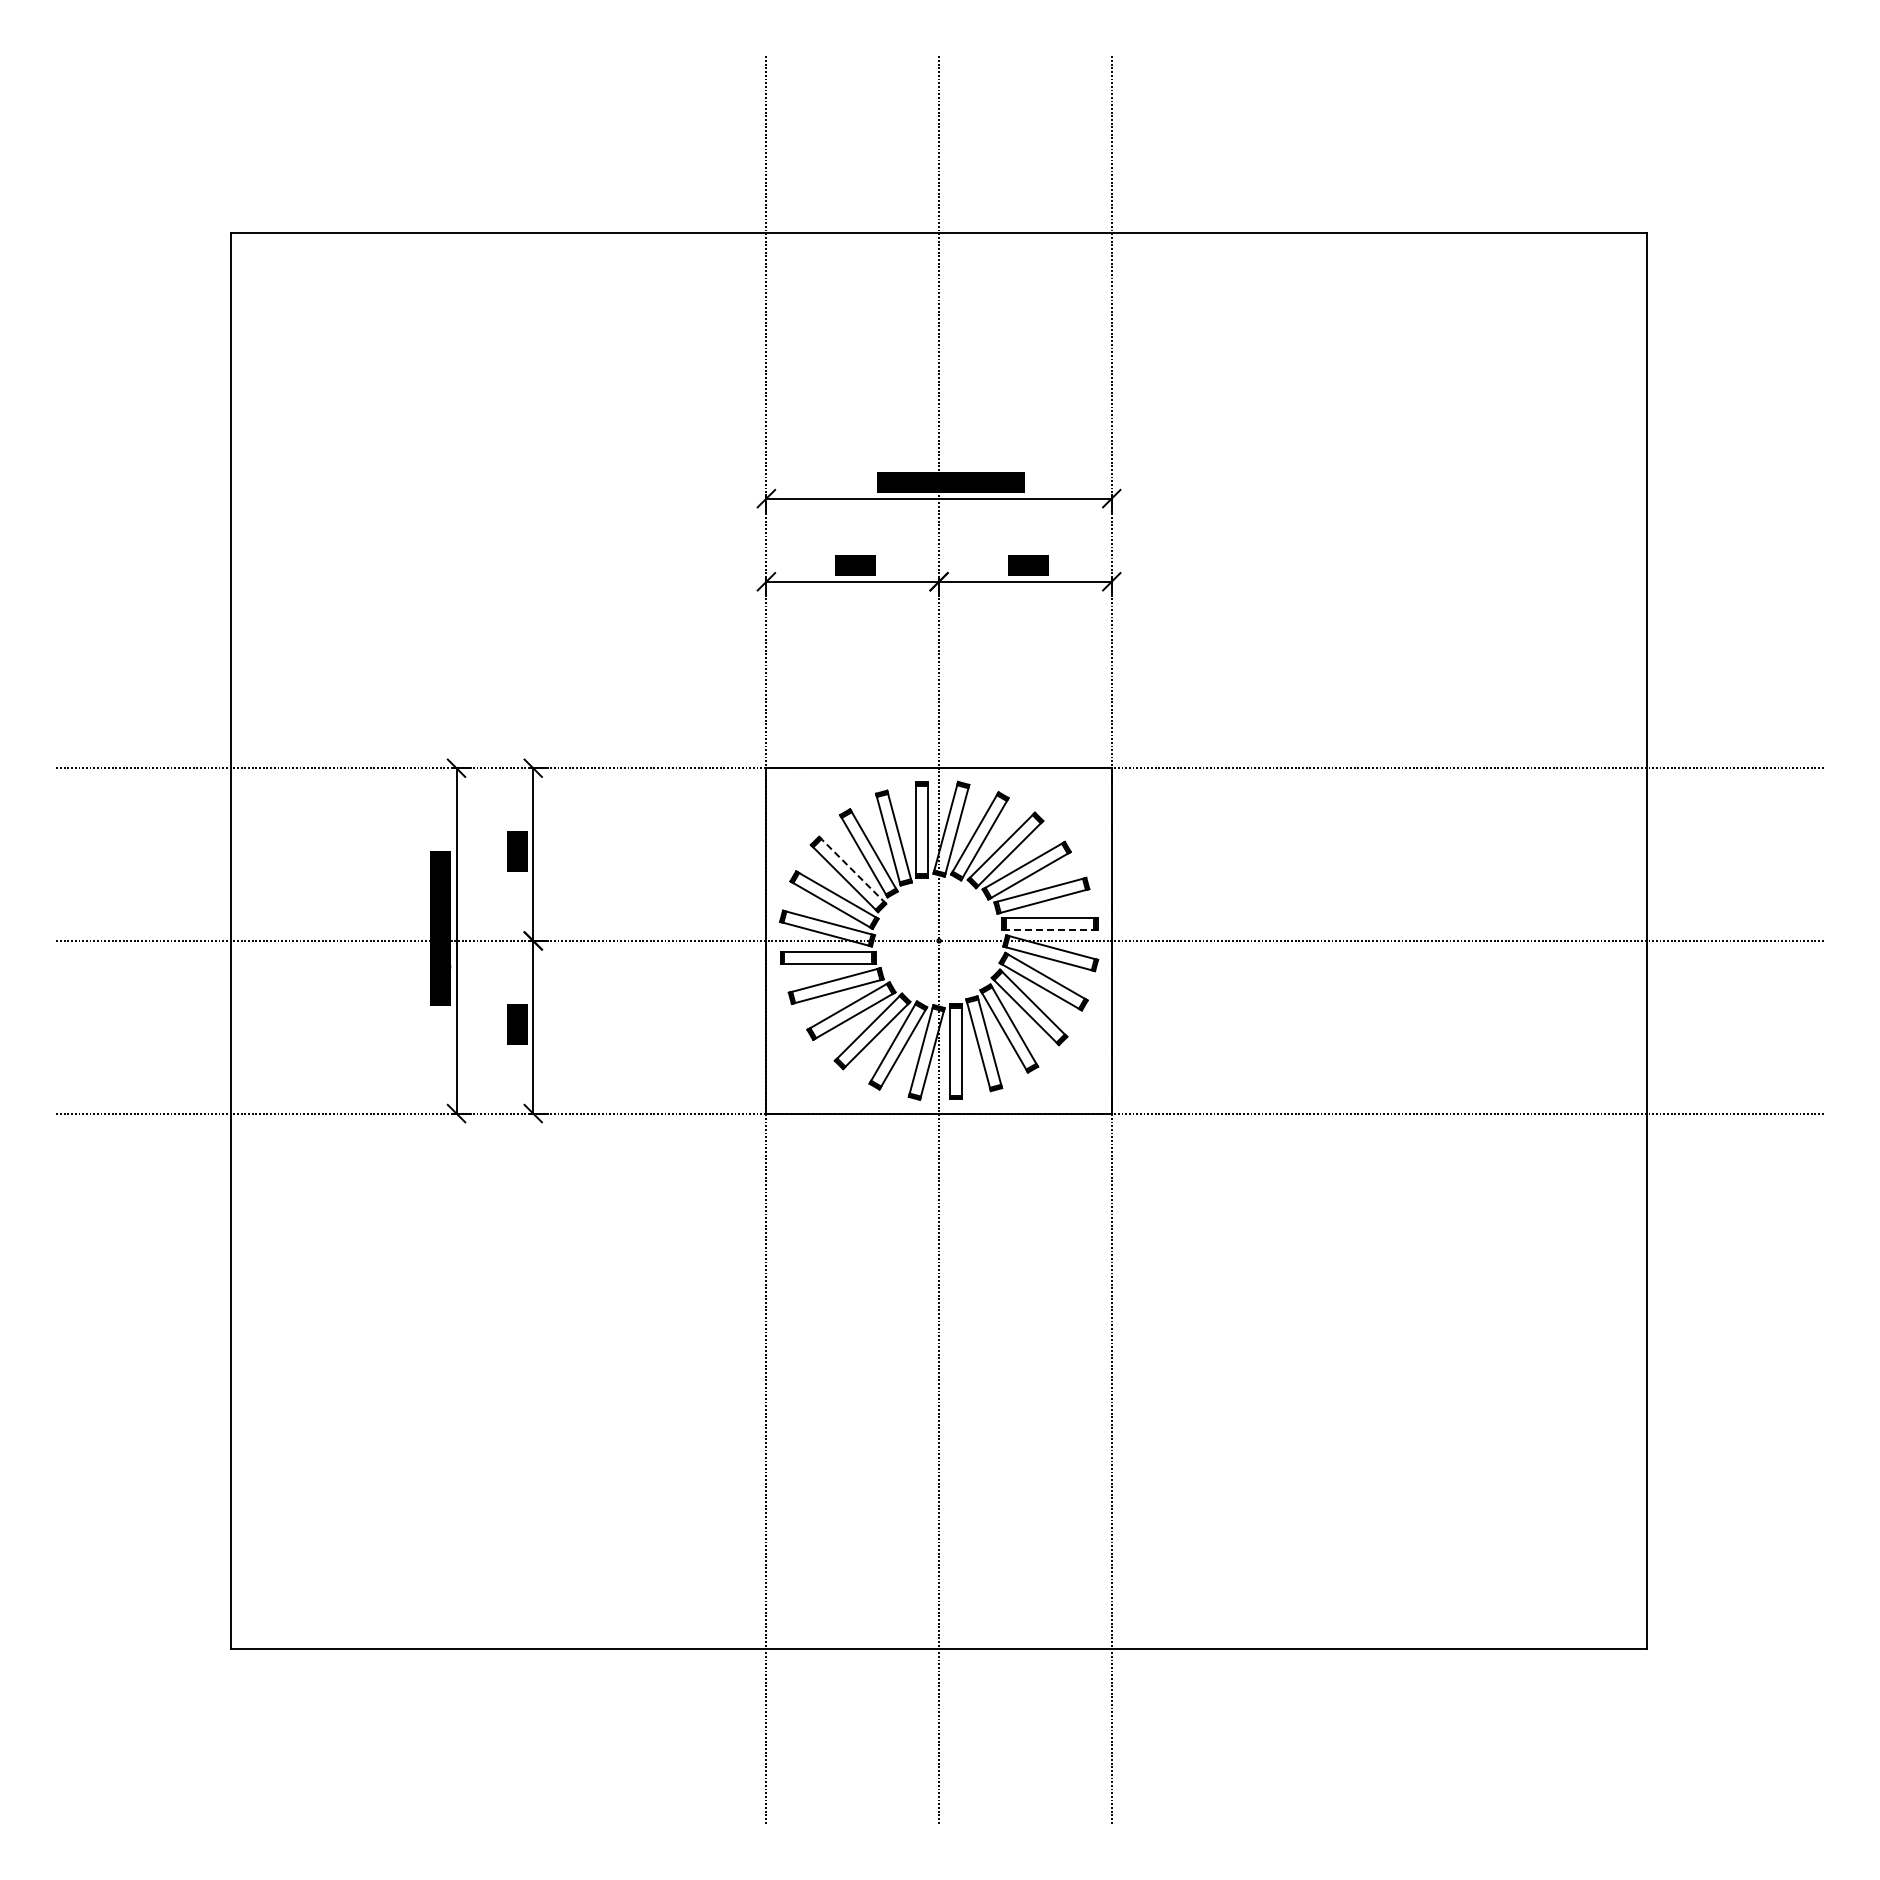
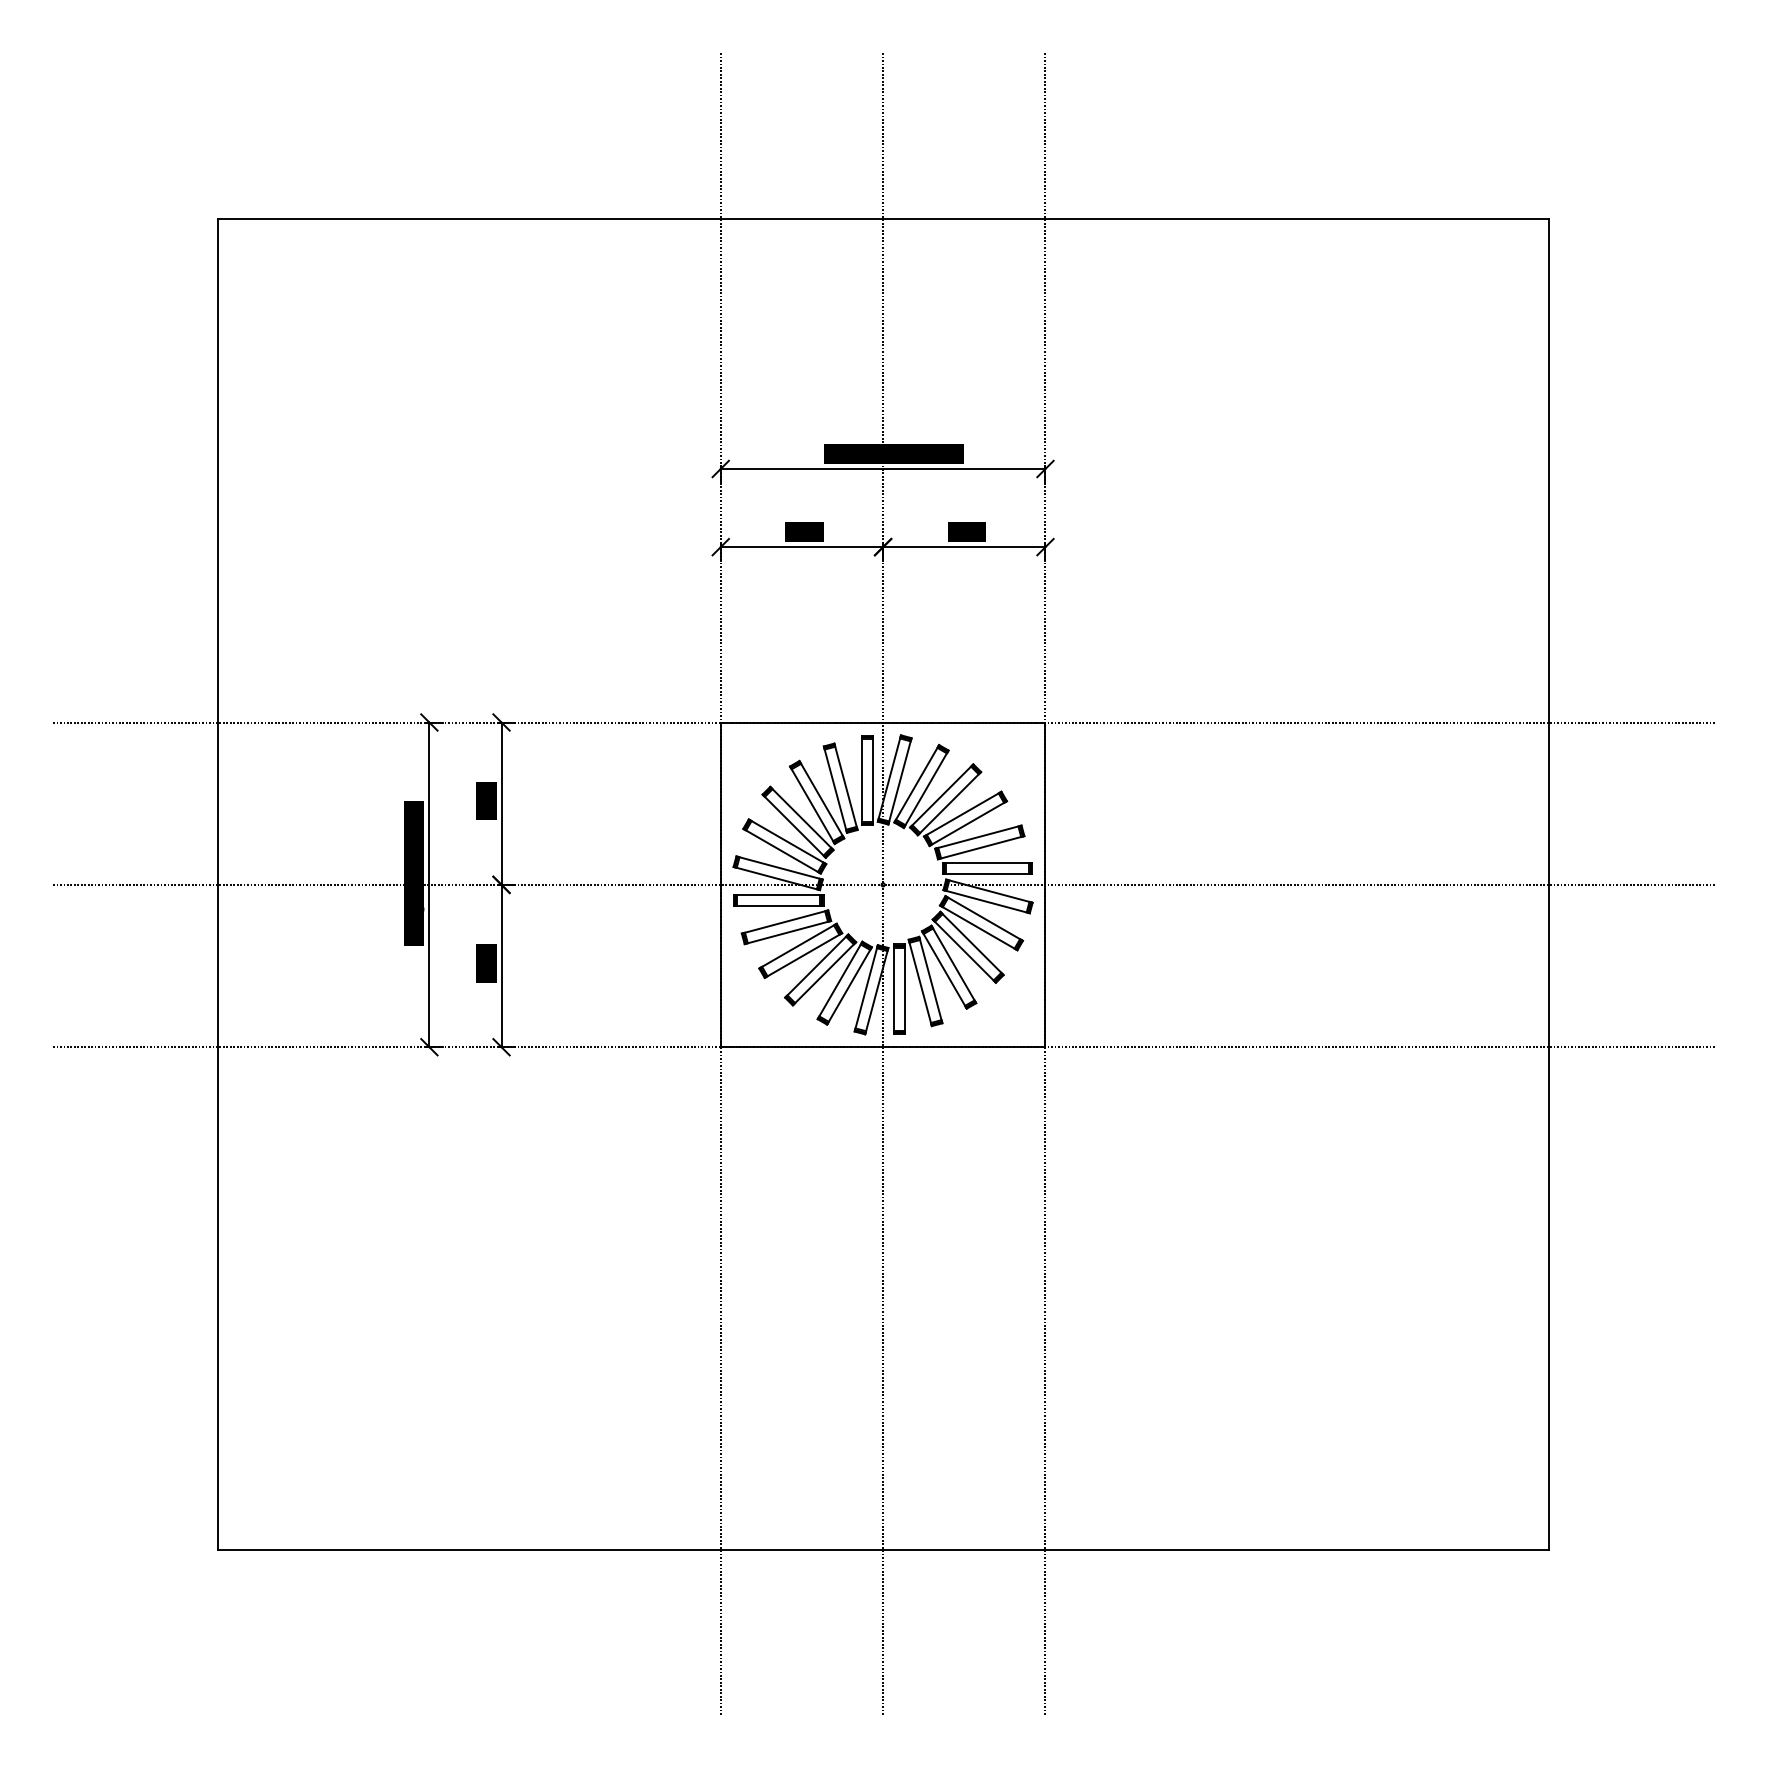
line: (852, 870) -> (801, 818), dashed -> solid
line: (1050, 929) -> (987, 874), dashed -> solid

